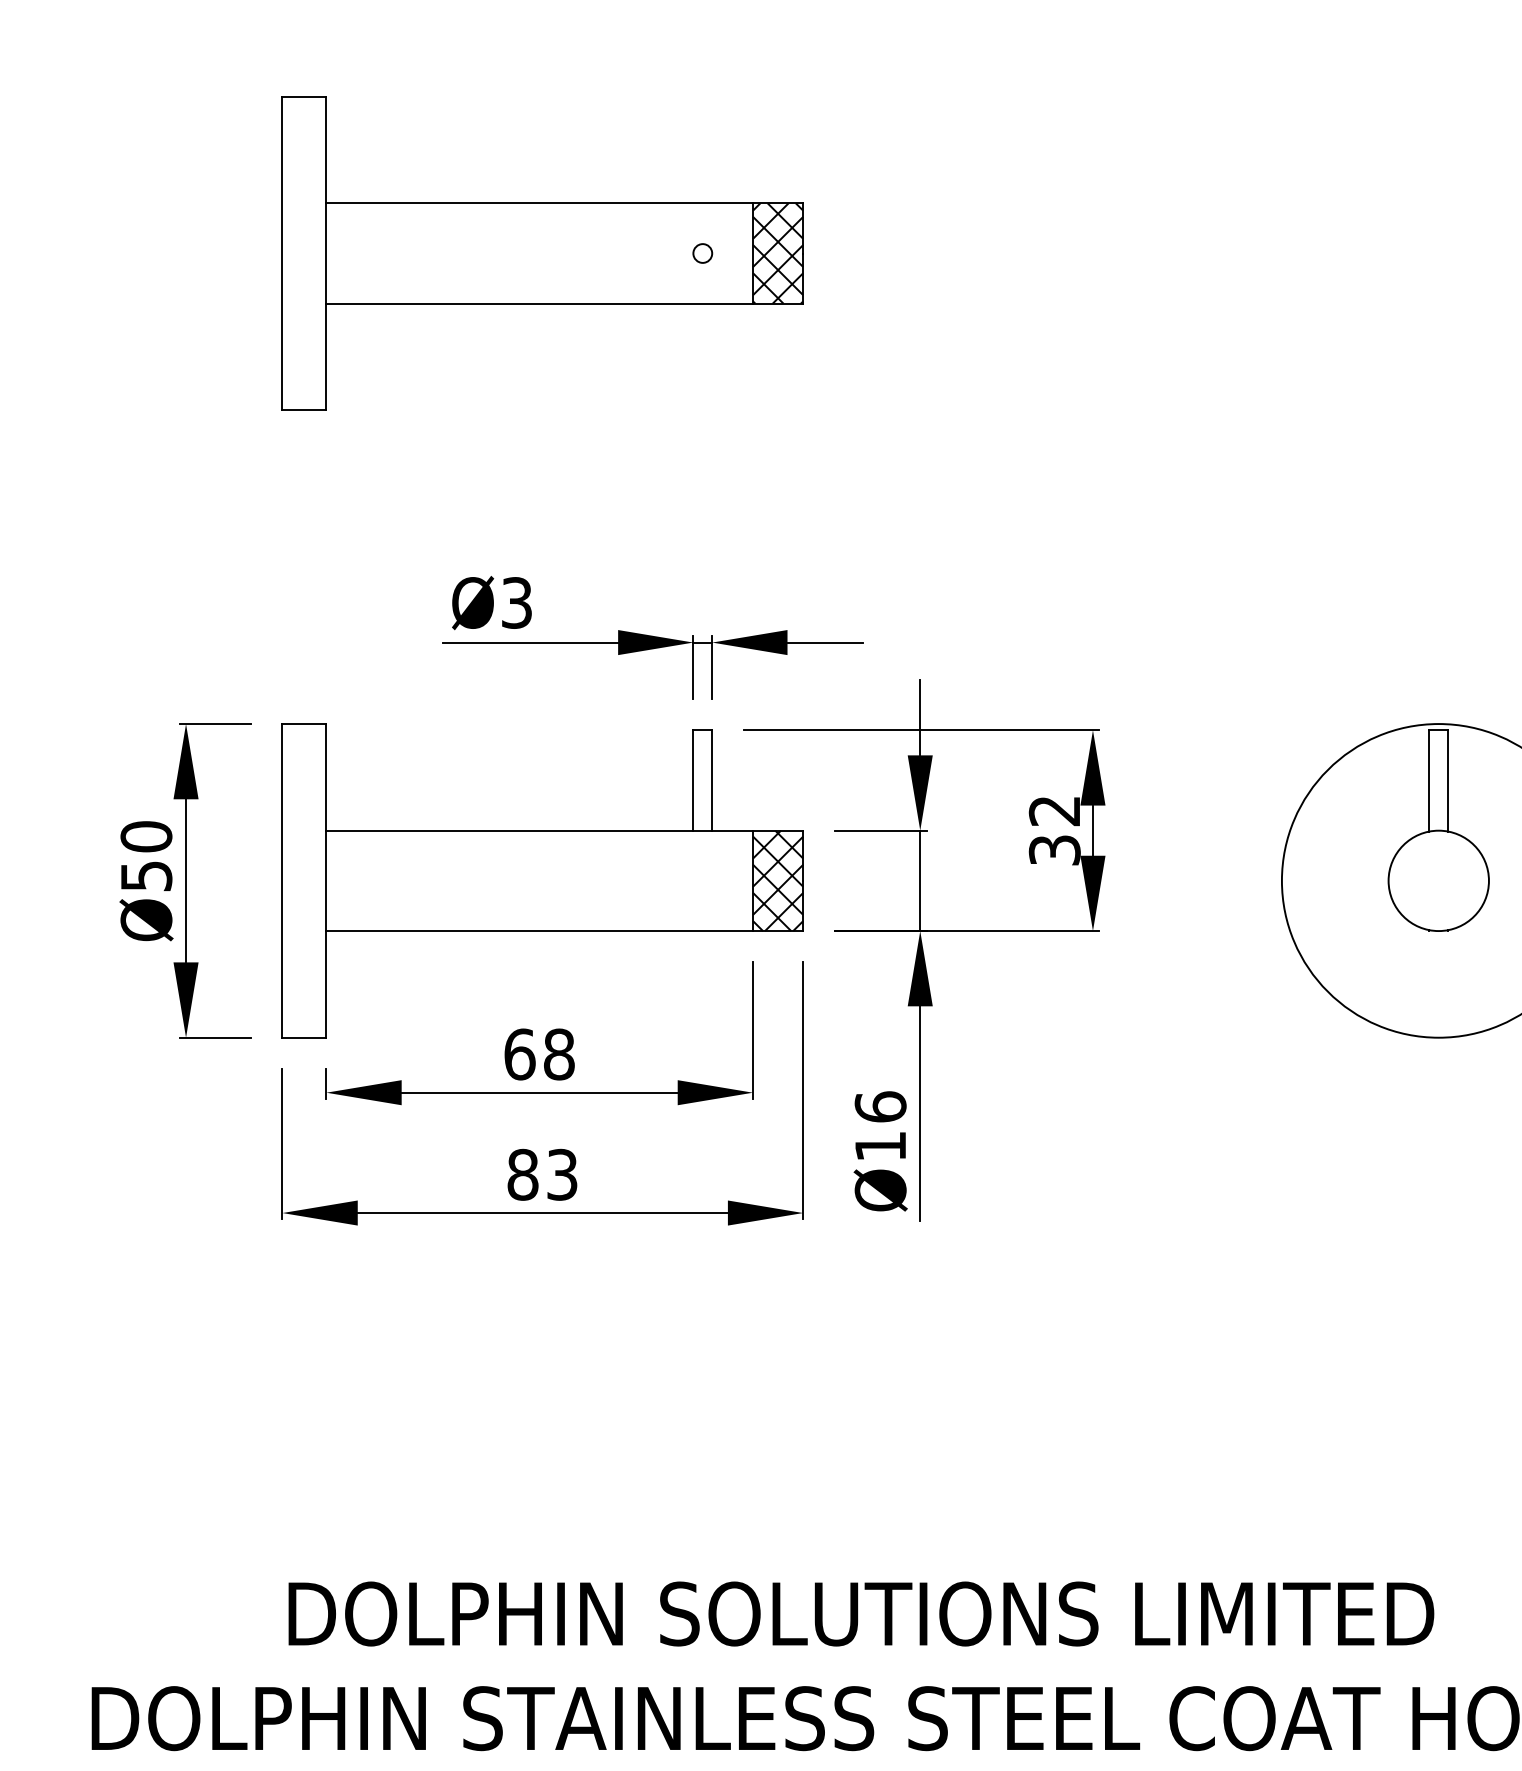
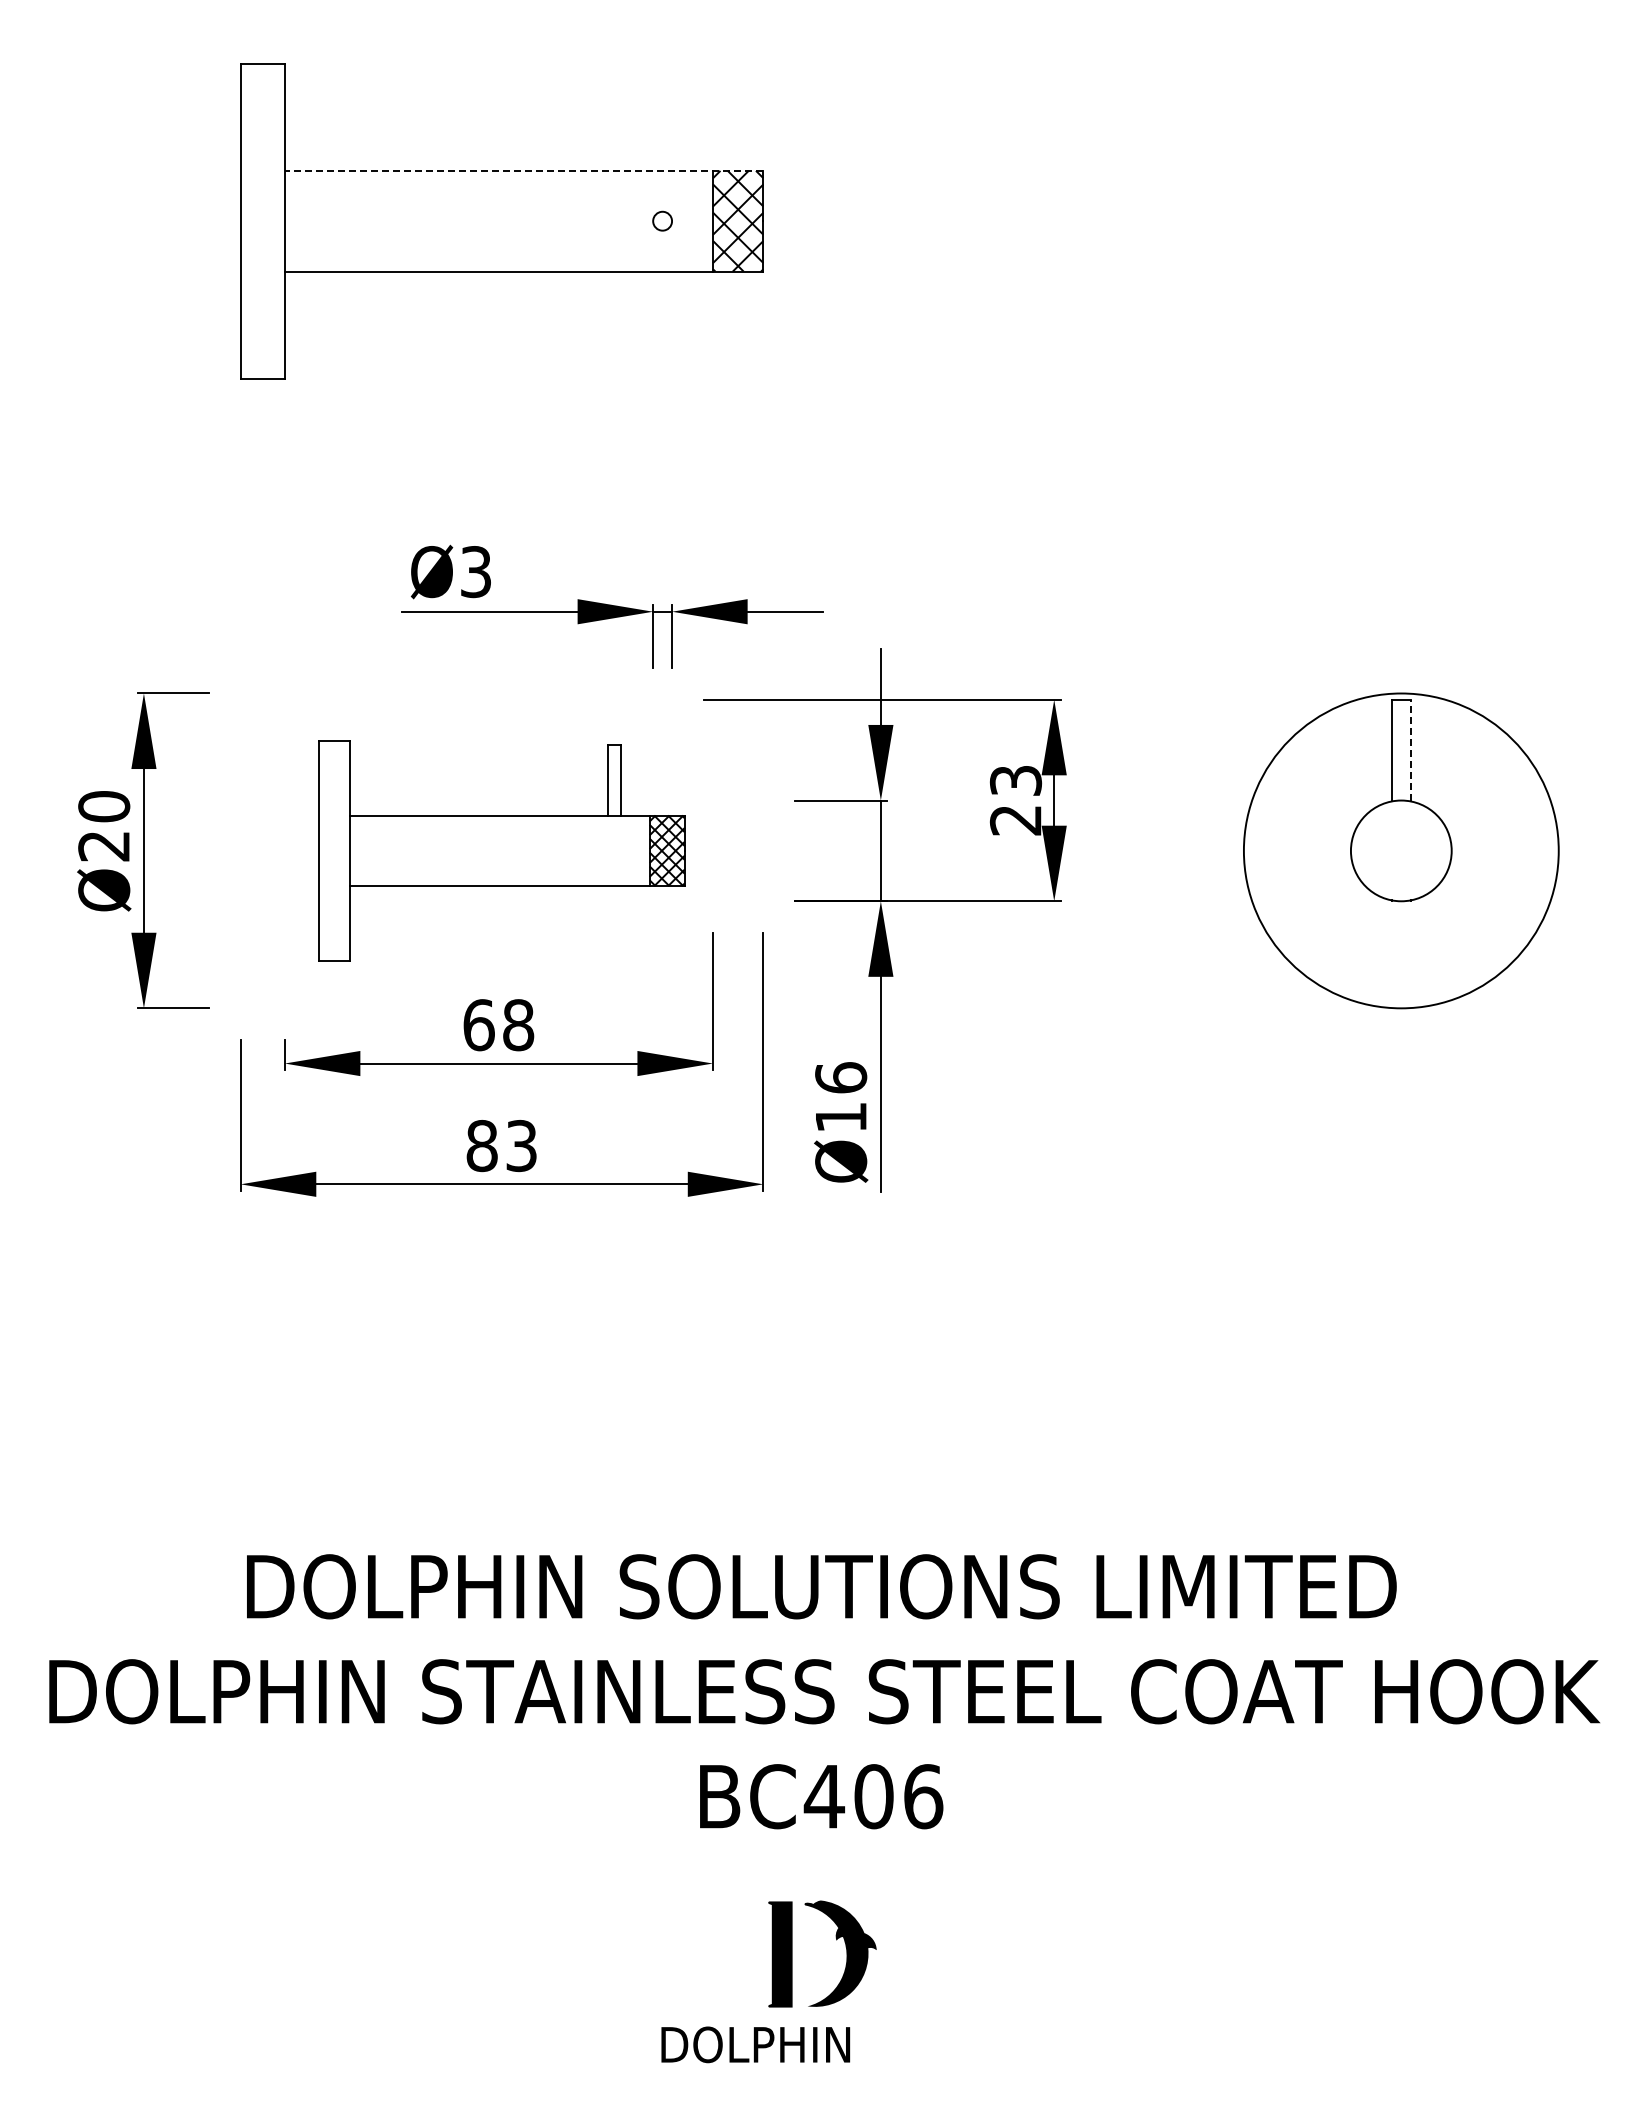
line: (564, 202) -> (523, 170), solid -> dashed
line: (1447, 780) -> (1410, 750), solid -> dashed
text: (1055, 830) -> (1016, 800), 32 -> 23
text: (146, 876) -> (104, 846), Ø50 -> Ø20
part: (542, 880) -> (501, 850), size x0.7

